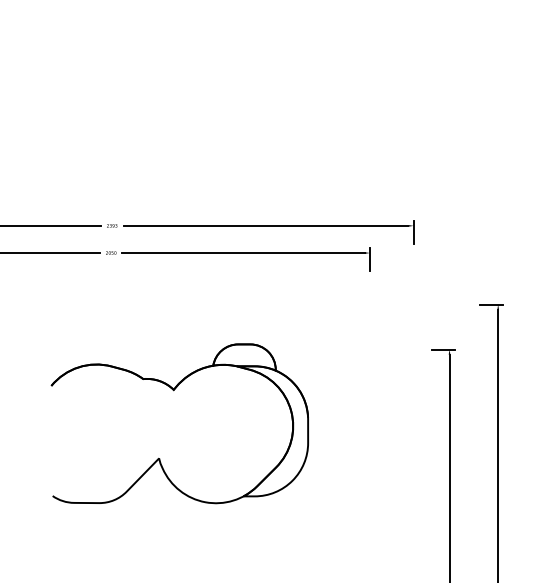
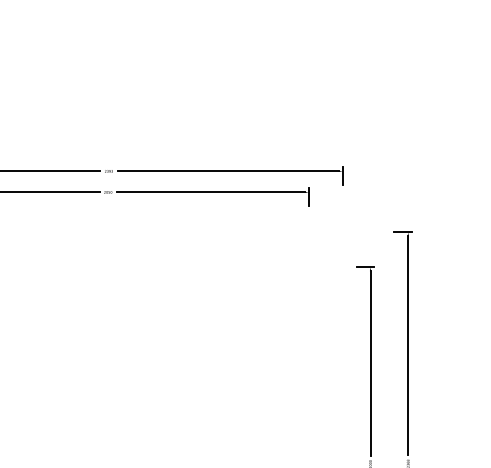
part: (174, 391) -> (157, 299), removed

